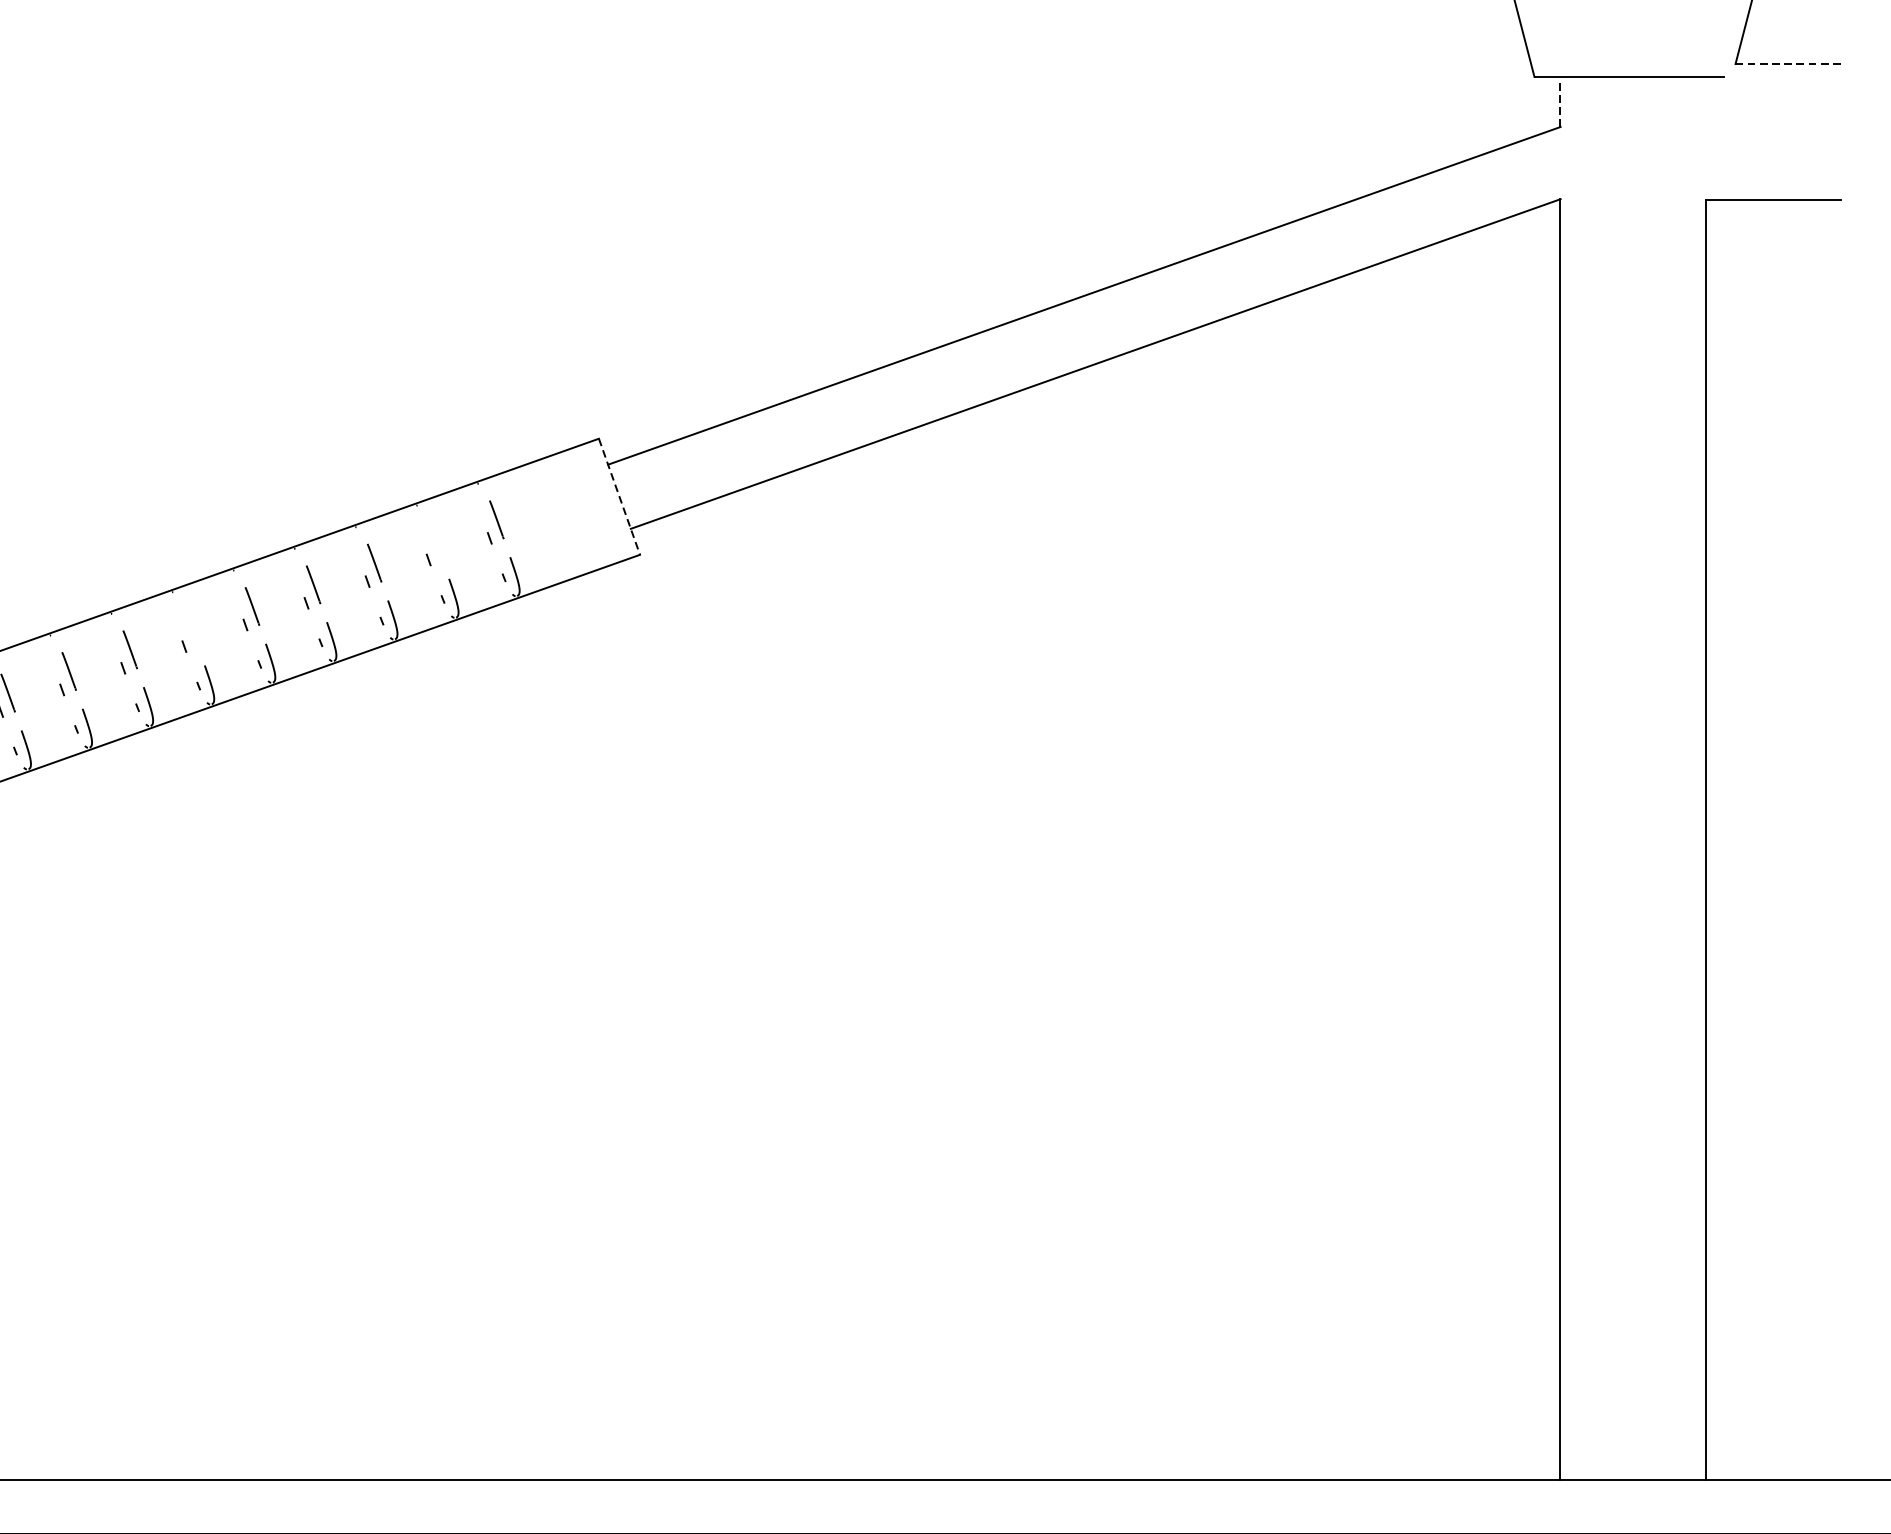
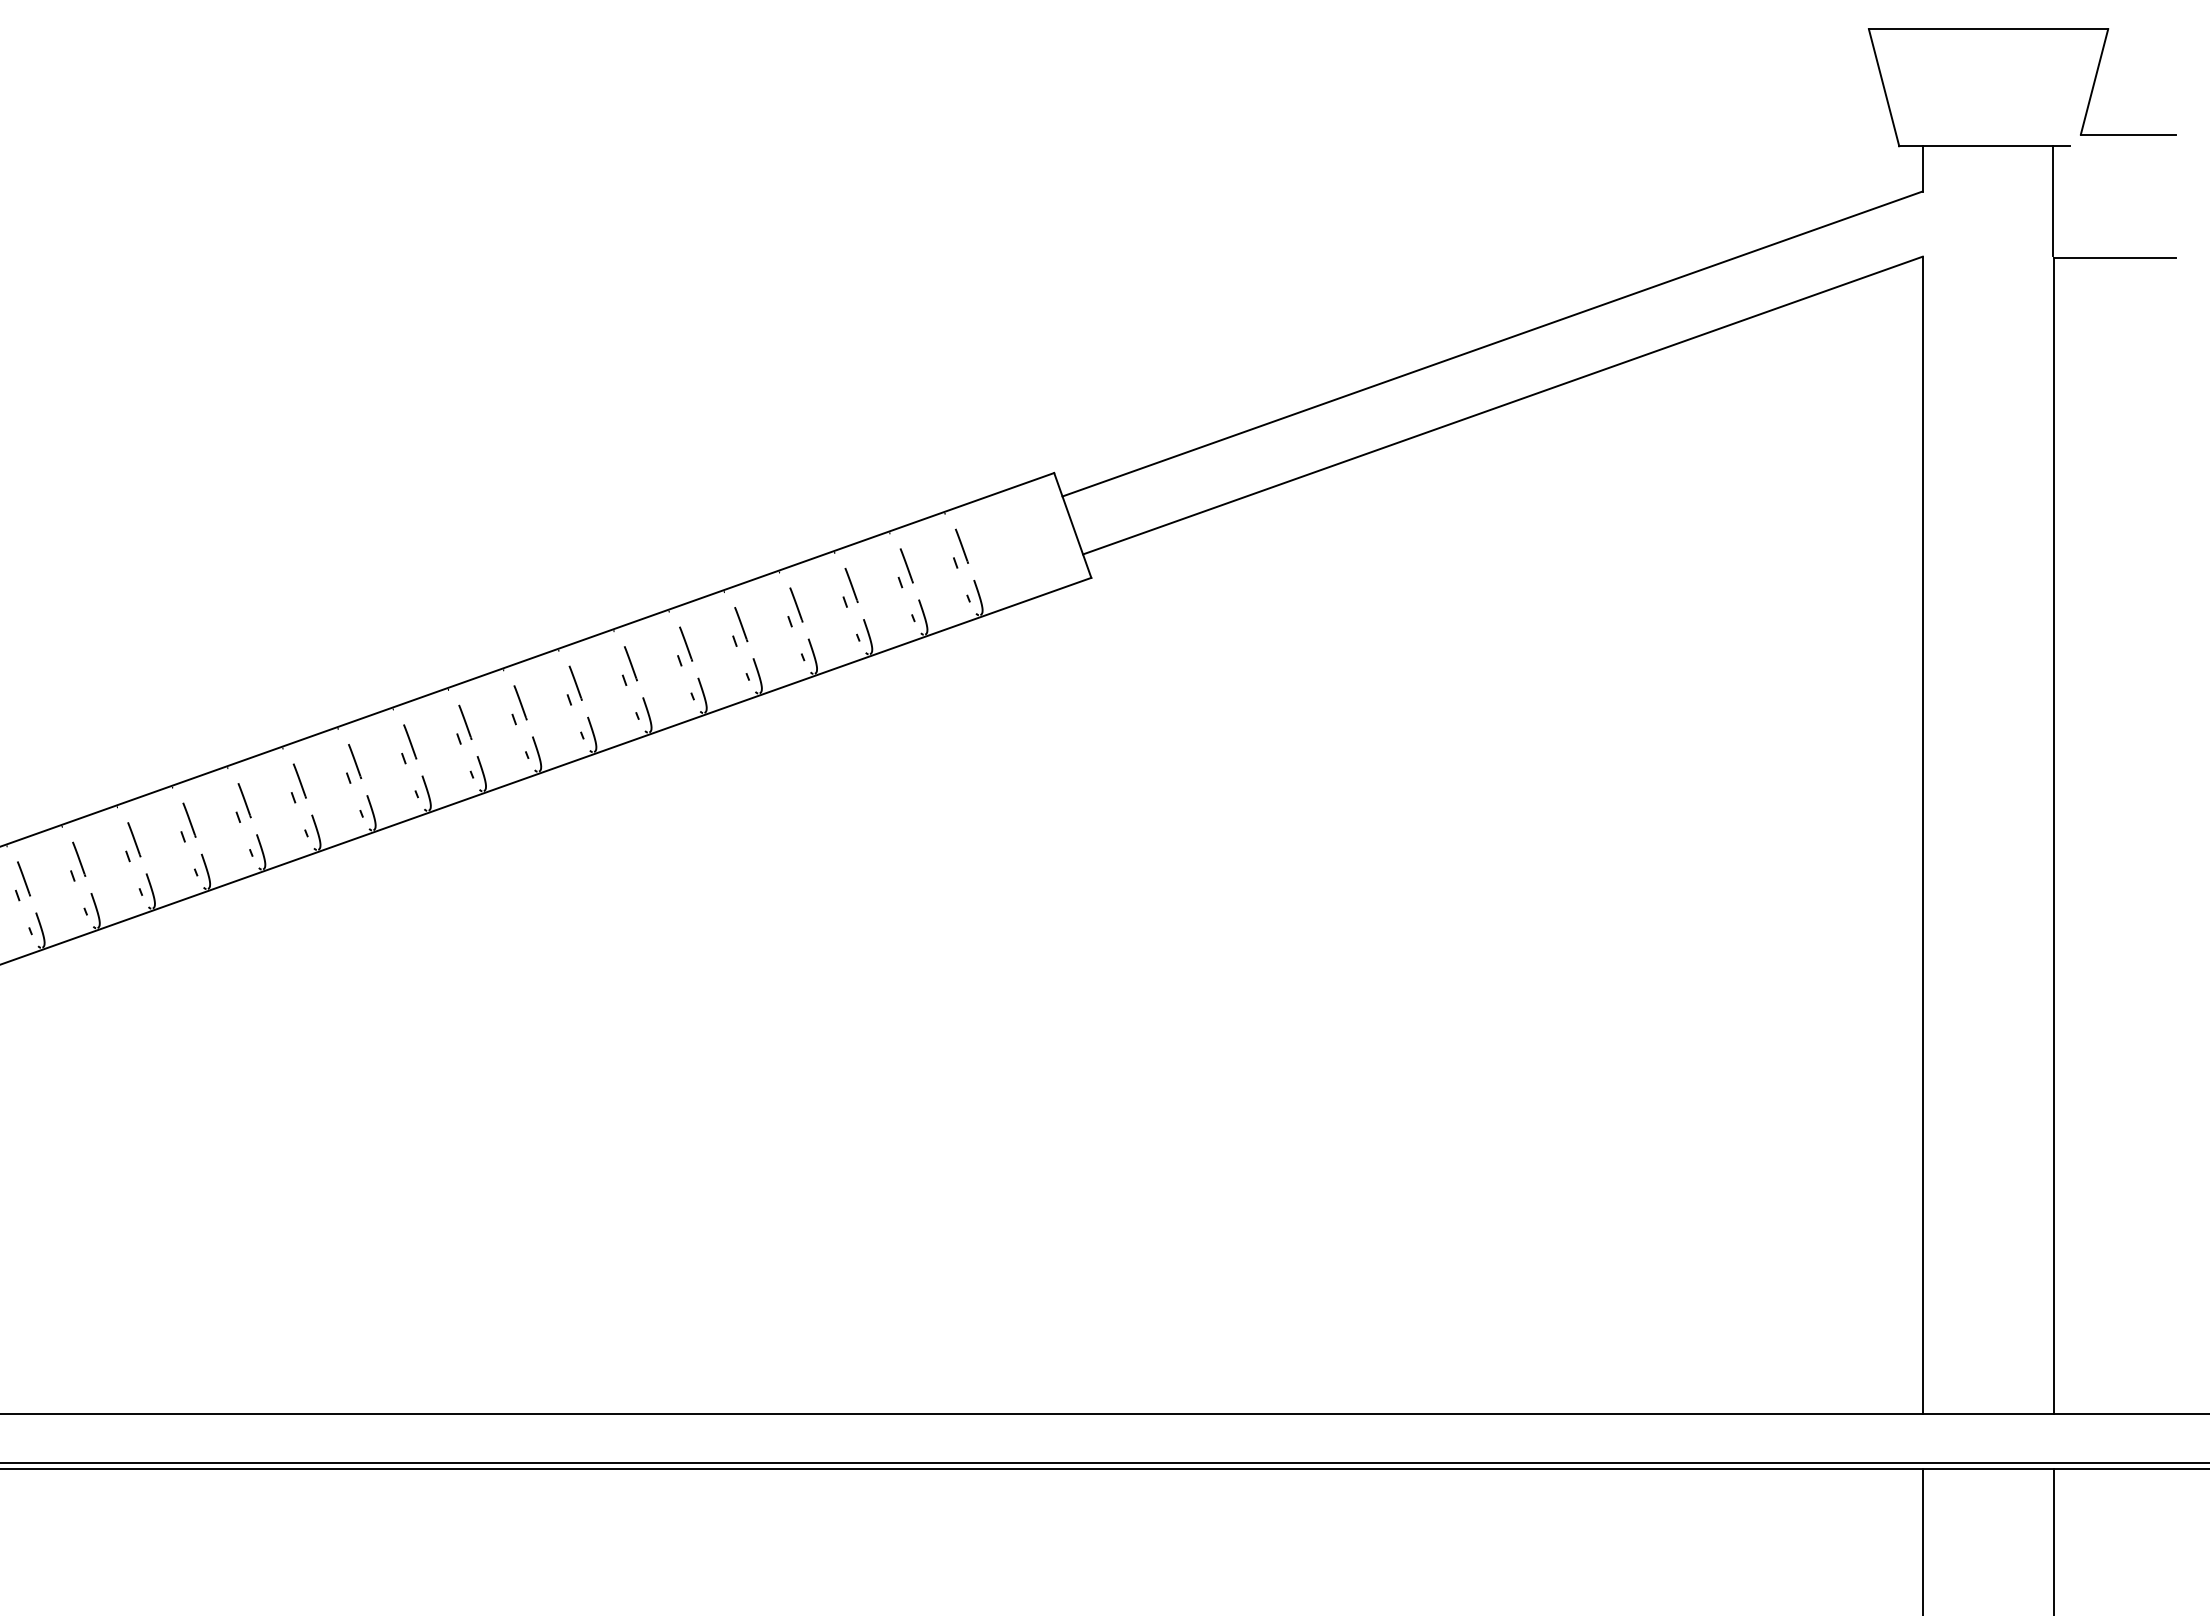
line: (1788, 63) -> (2128, 134), dashed -> solid
line: (1560, 101) -> (1922, 168), dashed -> solid
line: (1705, 138) -> (2053, 201), added
line: (619, 496) -> (1072, 525), dashed -> solid
line: (435, 541) -> (906, 565), added
line: (191, 627) -> (686, 643), added

